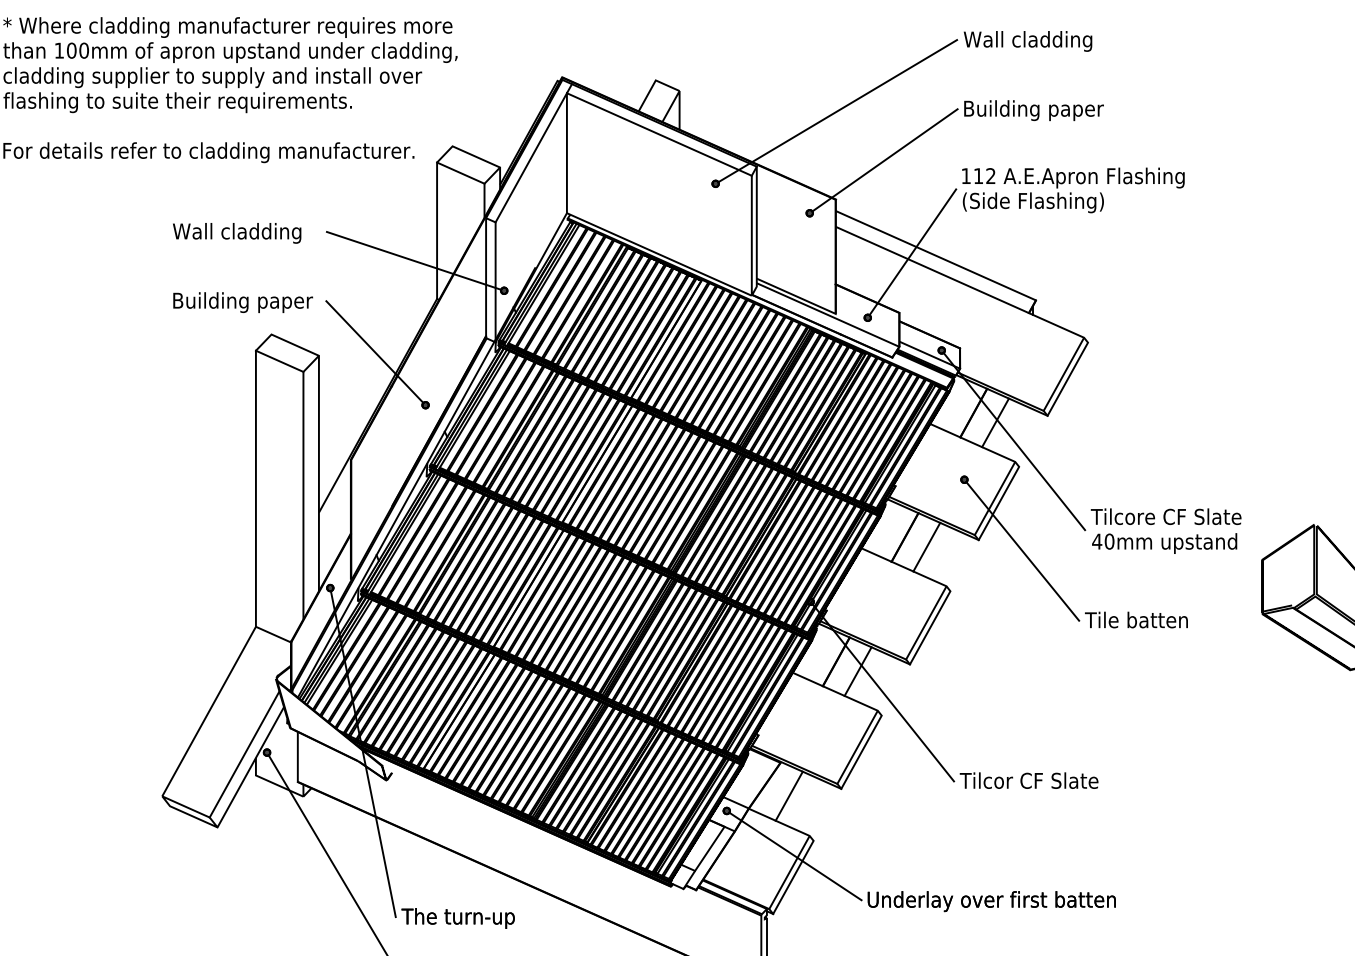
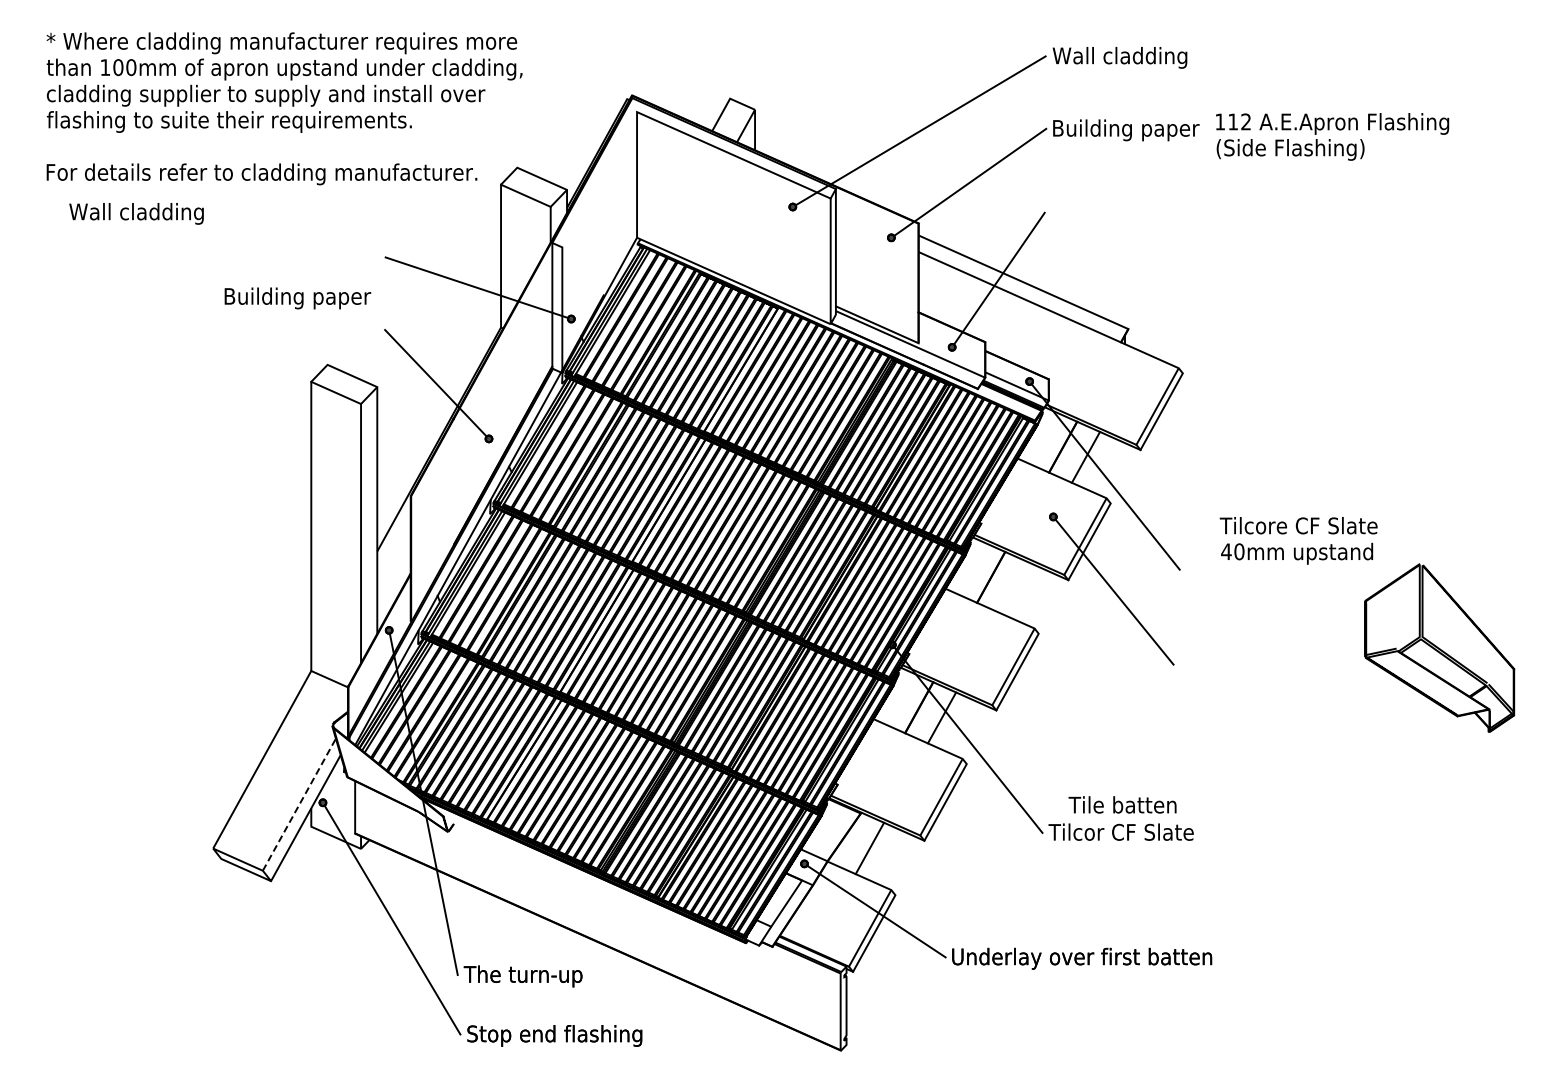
line: (533, 152) -> (602, 174), removed
text: (1073, 190) -> (1332, 136), moved
text: (237, 232) -> (136, 213), moved
text: (242, 302) -> (297, 298), moved
text: (1165, 530) -> (1298, 540), moved
line: (926, 547) -> (1013, 587), removed
text: (1136, 619) -> (1122, 804), moved
line: (244, 754) -> (299, 804), solid -> dashed

